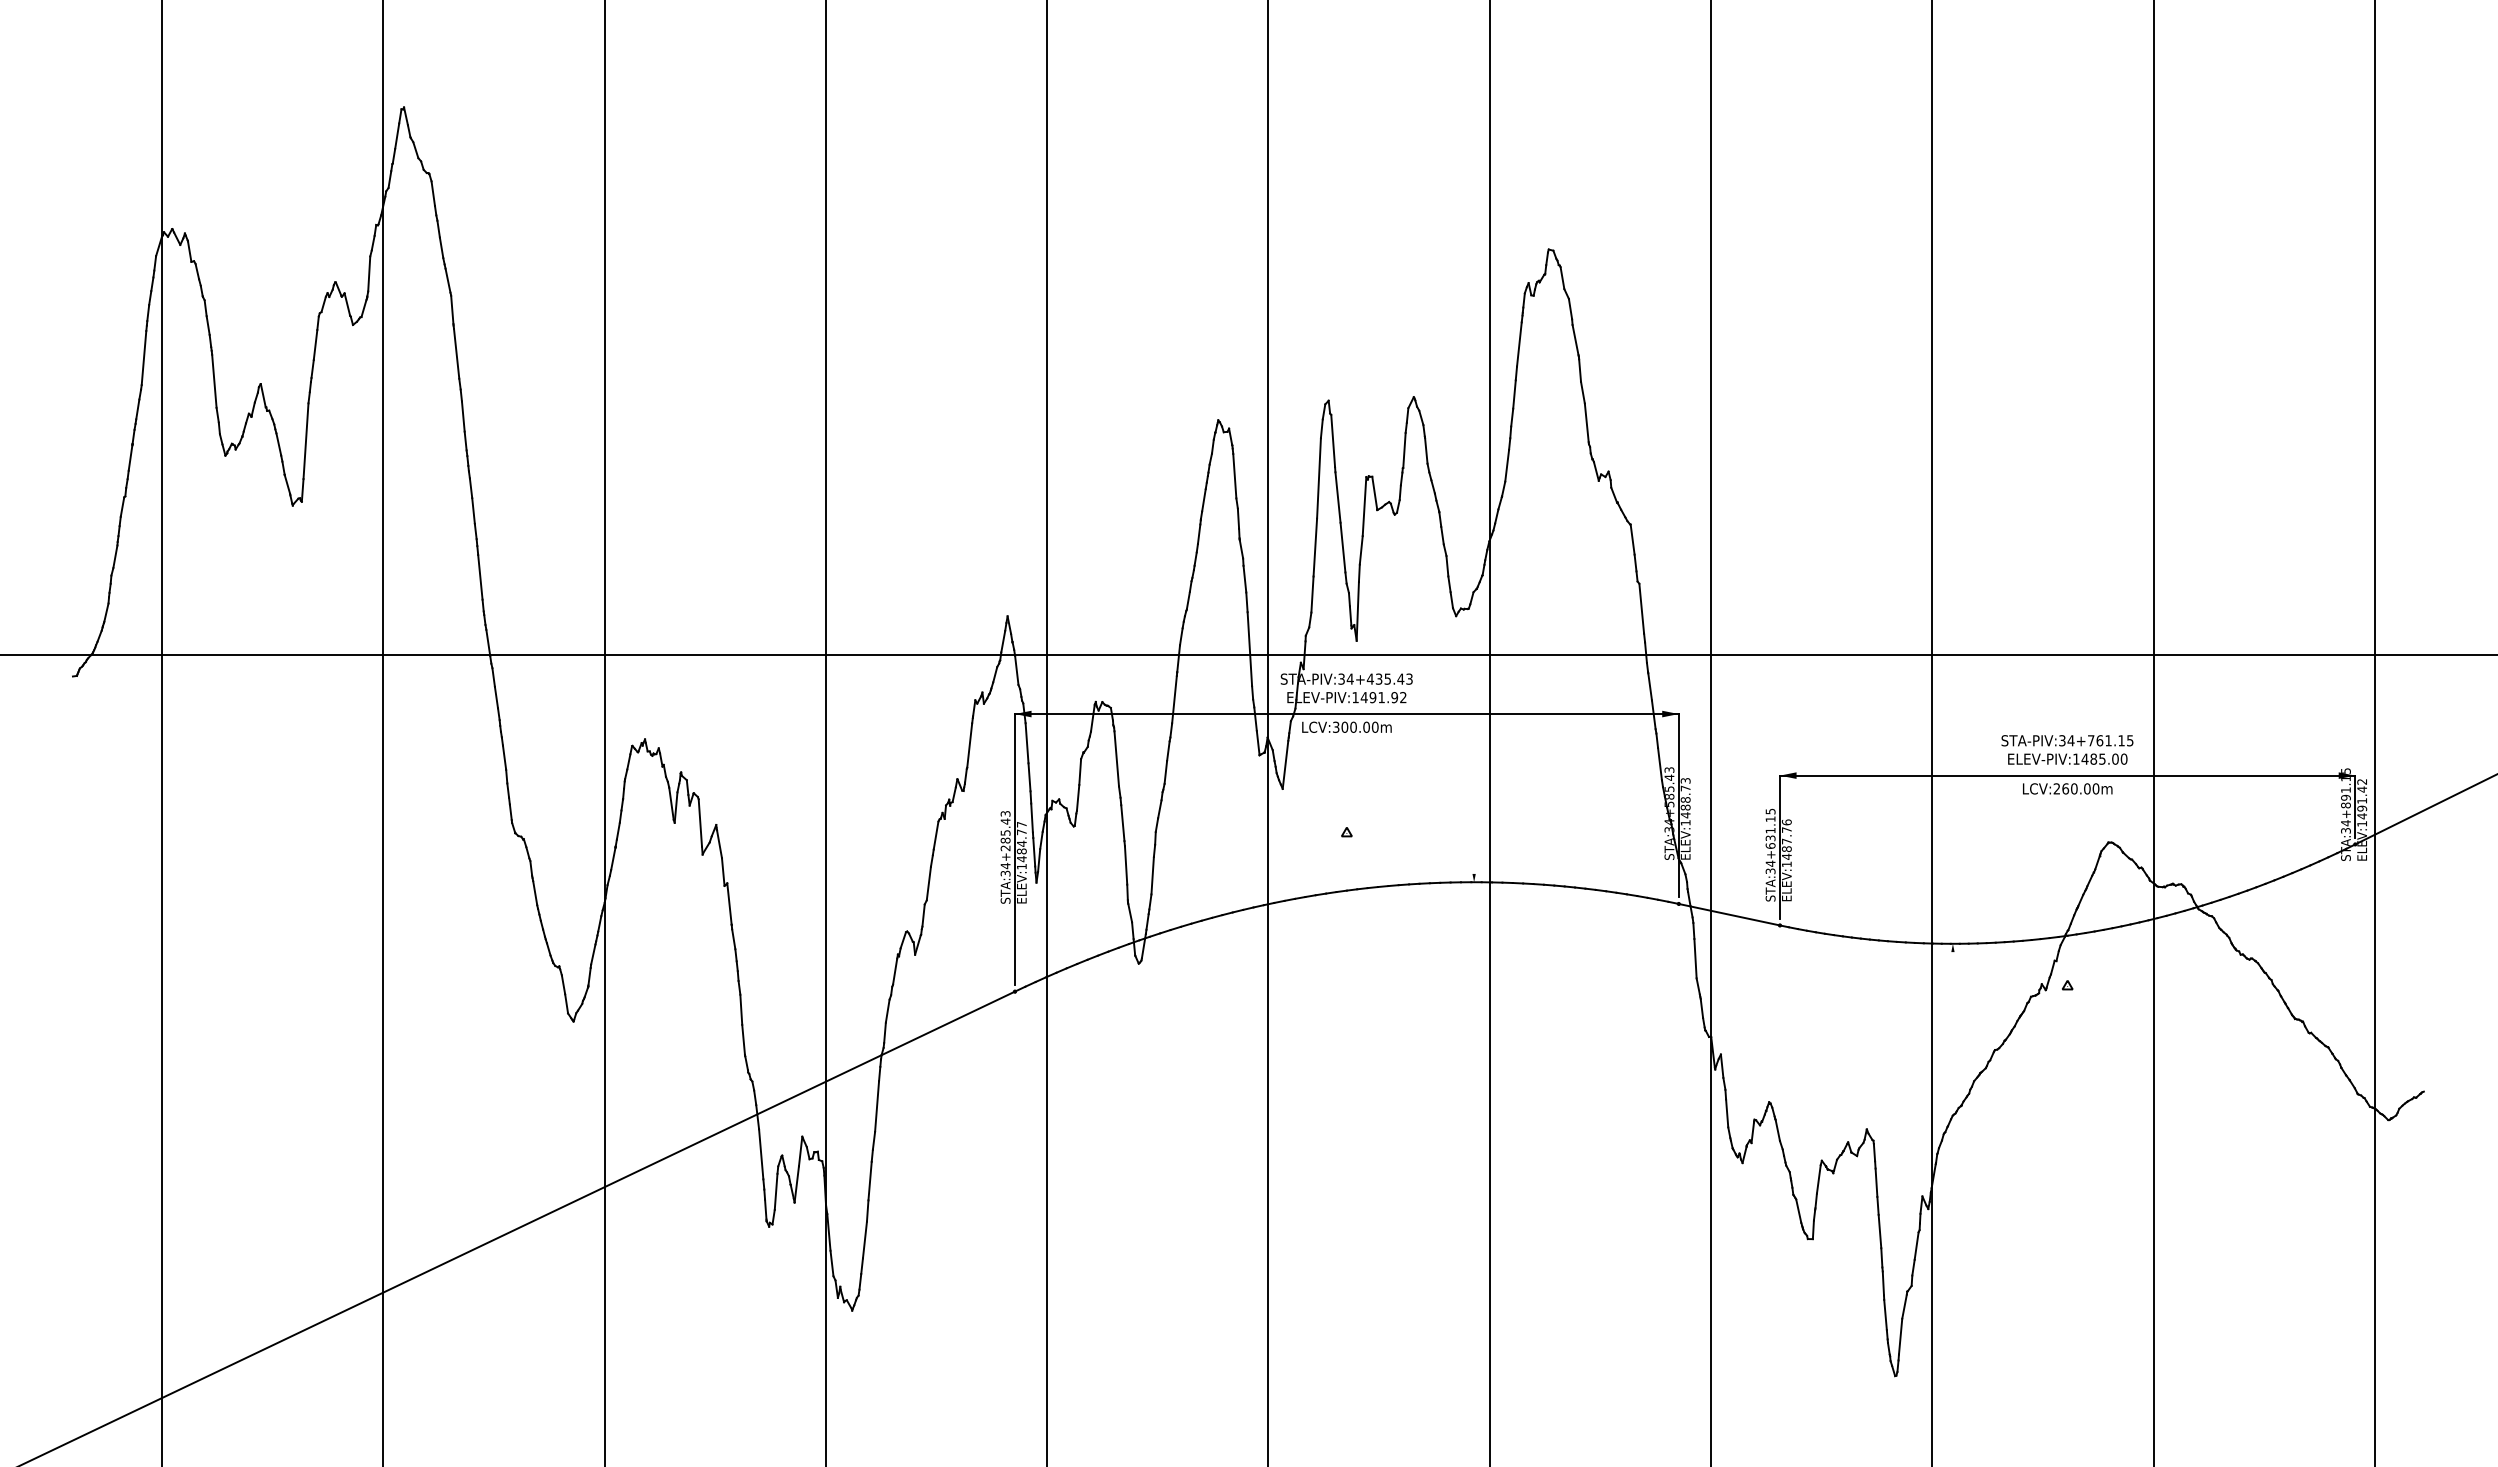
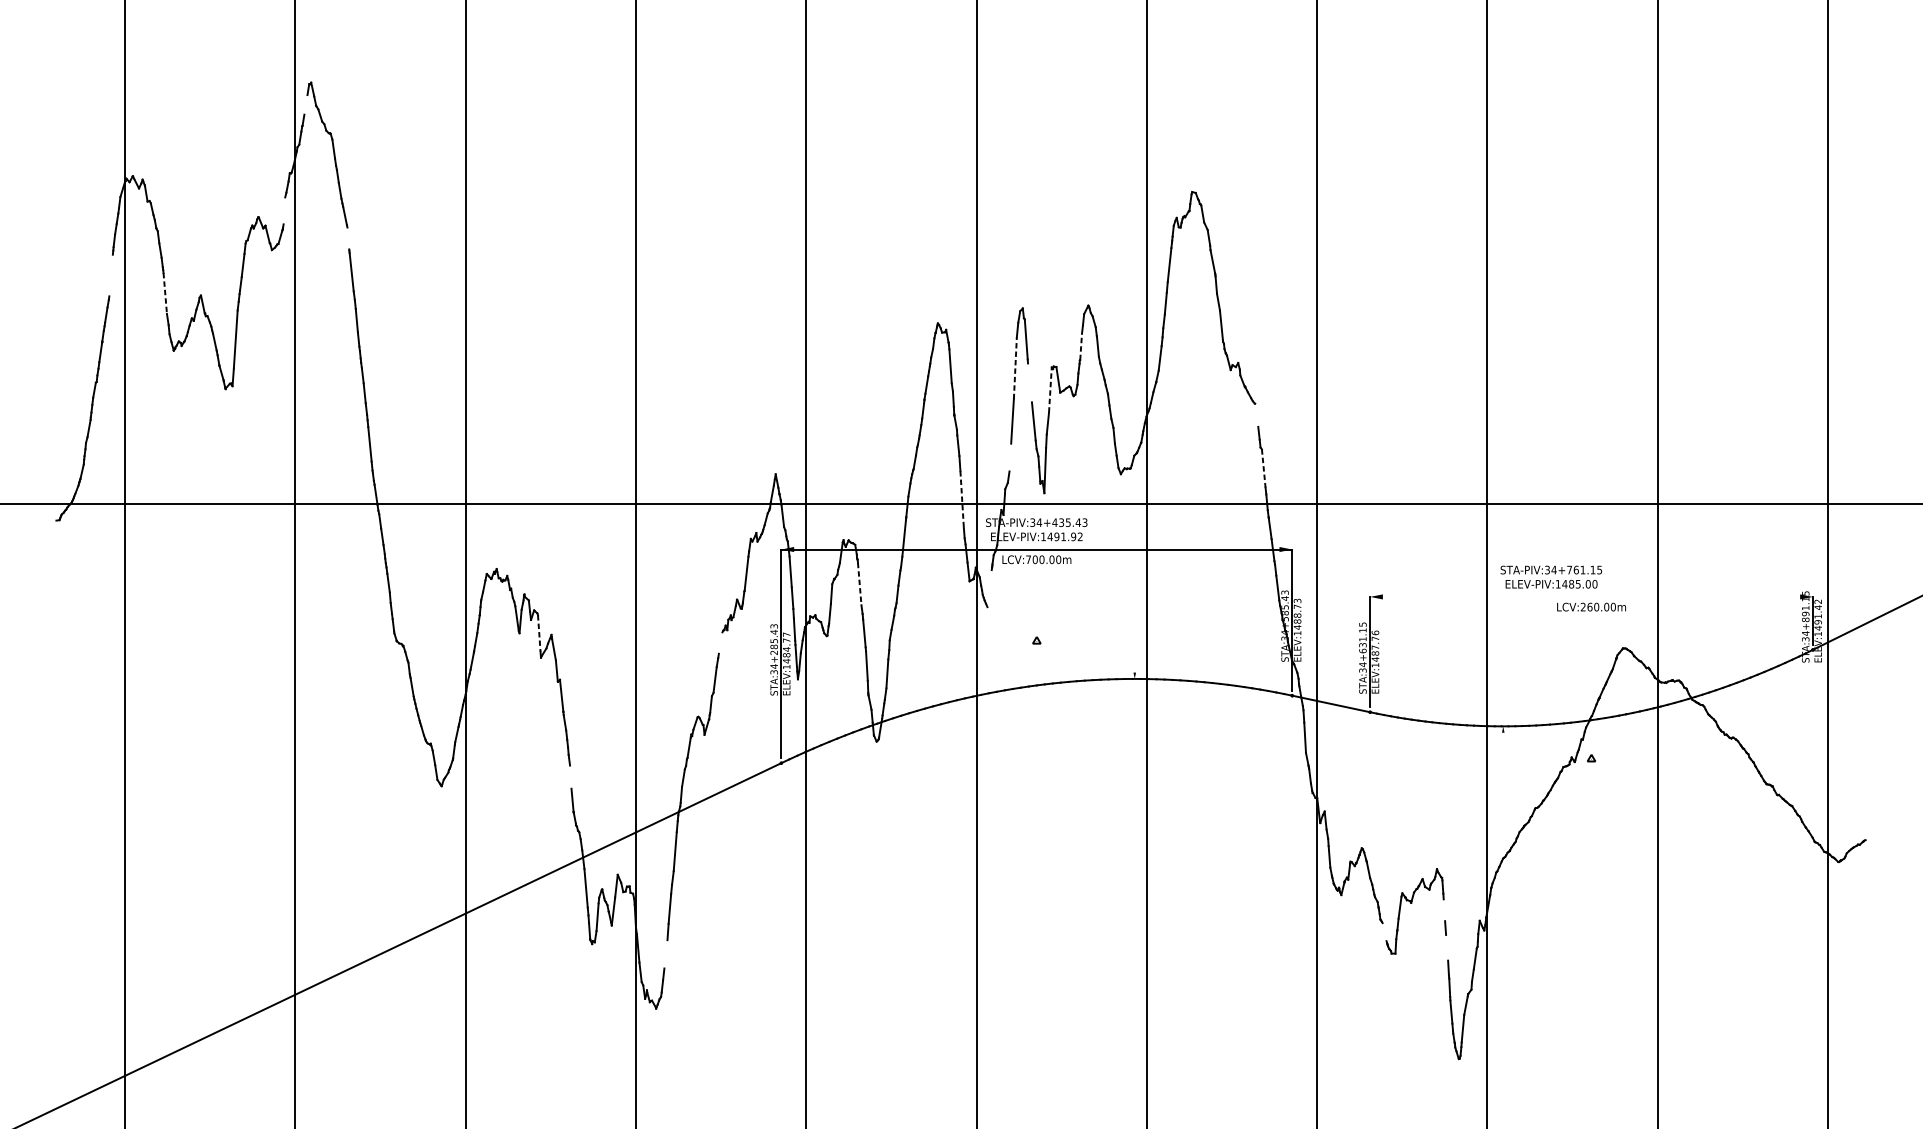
line: (397, 136) -> (306, 105), removed
line: (369, 273) -> (284, 210), removed
line: (452, 309) -> (348, 238), removed
line: (143, 358) -> (110, 275), removed
line: (214, 381) -> (165, 293), solid -> dashed
line: (1404, 450) -> (1081, 346), solid -> dashed
line: (1319, 477) -> (1015, 367), solid -> dashed
line: (1337, 497) -> (1029, 382), removed
line: (1364, 506) -> (1050, 389), solid -> dashed
line: (1632, 539) -> (1256, 415), removed
line: (1312, 594) -> (1010, 457), removed
line: (1641, 609) -> (1263, 469), solid -> dashed
line: (1249, 649) -> (961, 499), solid -> dashed
text: (1336, 726) -> (1028, 559), LCV:300.00m -> LCV:700.00m
text: (2067, 749) -> (1551, 576), moved
line: (1116, 758) -> (859, 583), solid -> dashed
line: (1285, 764) -> (989, 588), removed
line: (2067, 775) -> (1591, 596), removed
line: (700, 823) -> (539, 633), solid -> dashed
line: (935, 835) -> (720, 642), removed
line: (741, 1009) -> (570, 776), removed
line: (1876, 1182) -> (1444, 910), removed
line: (1798, 1210) -> (1384, 931), removed
line: (1879, 1231) -> (1446, 947), removed
line: (864, 1239) -> (665, 953), removed

